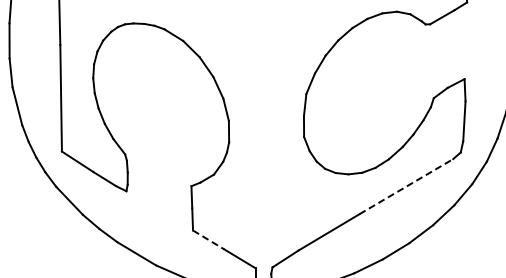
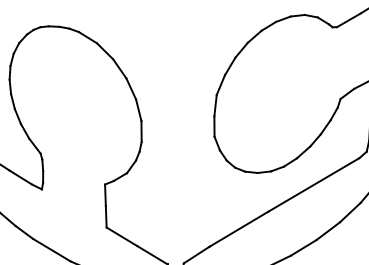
line: (406, 186) -> (314, 184), dashed -> solid
line: (209, 240) -> (122, 237), dashed -> solid

